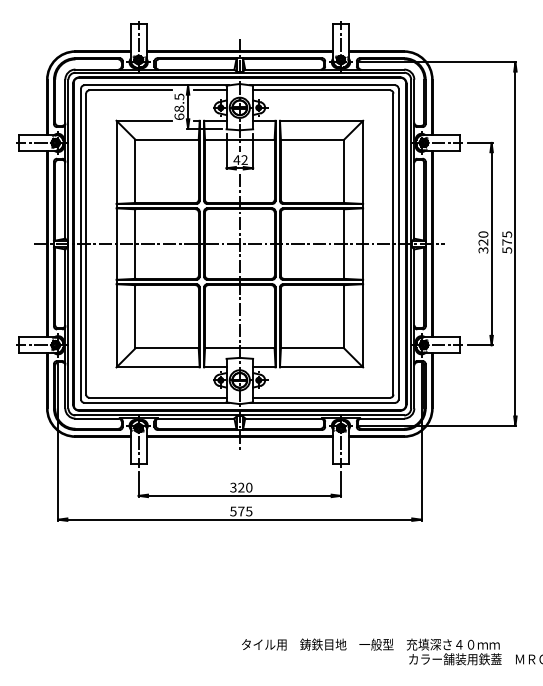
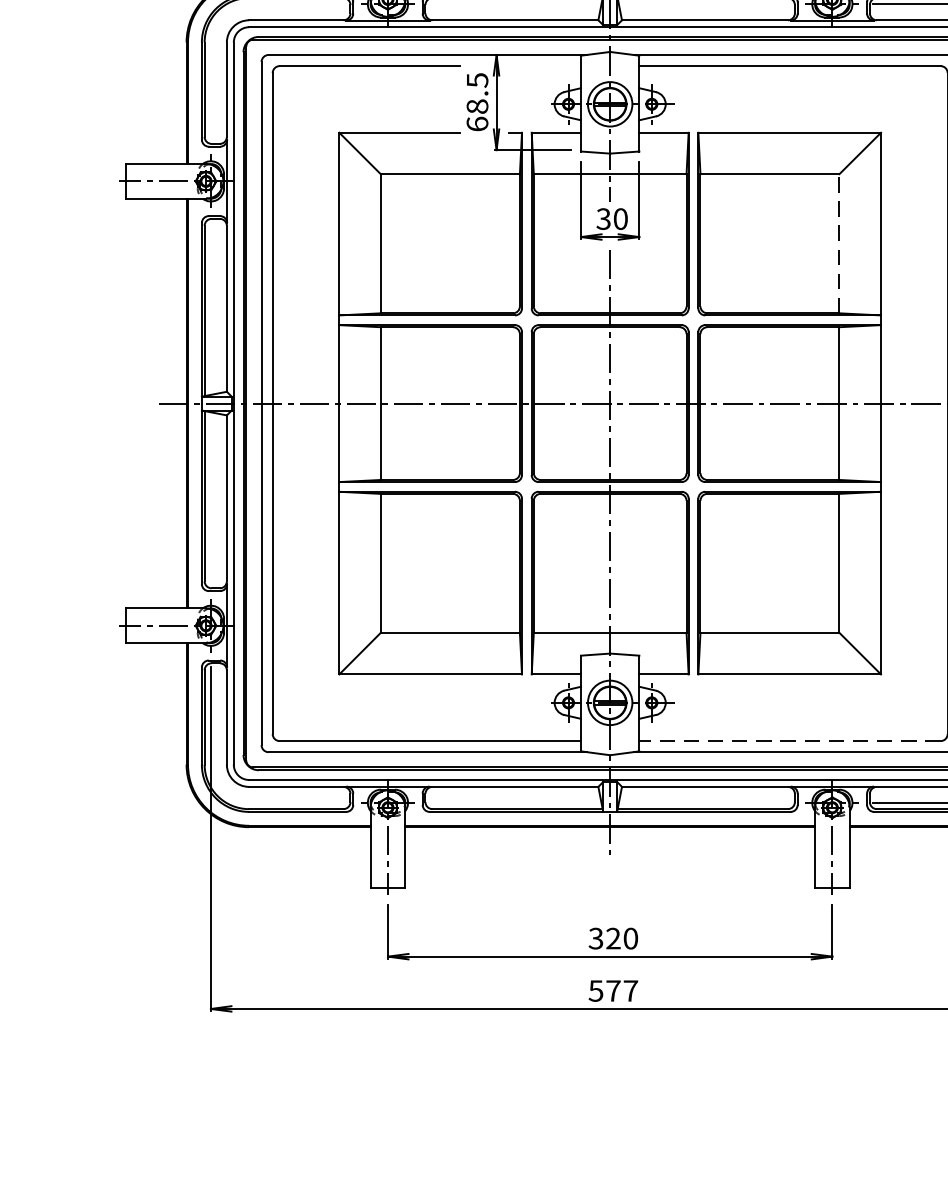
line: (209, 90) -> (543, 66), removed
text: (240, 159) -> (611, 217), 42 -> 30
line: (344, 171) -> (840, 244), solid -> dashed
line: (321, 397) -> (789, 740), solid -> dashed
text: (249, 511) -> (631, 990), 575 -> 577

